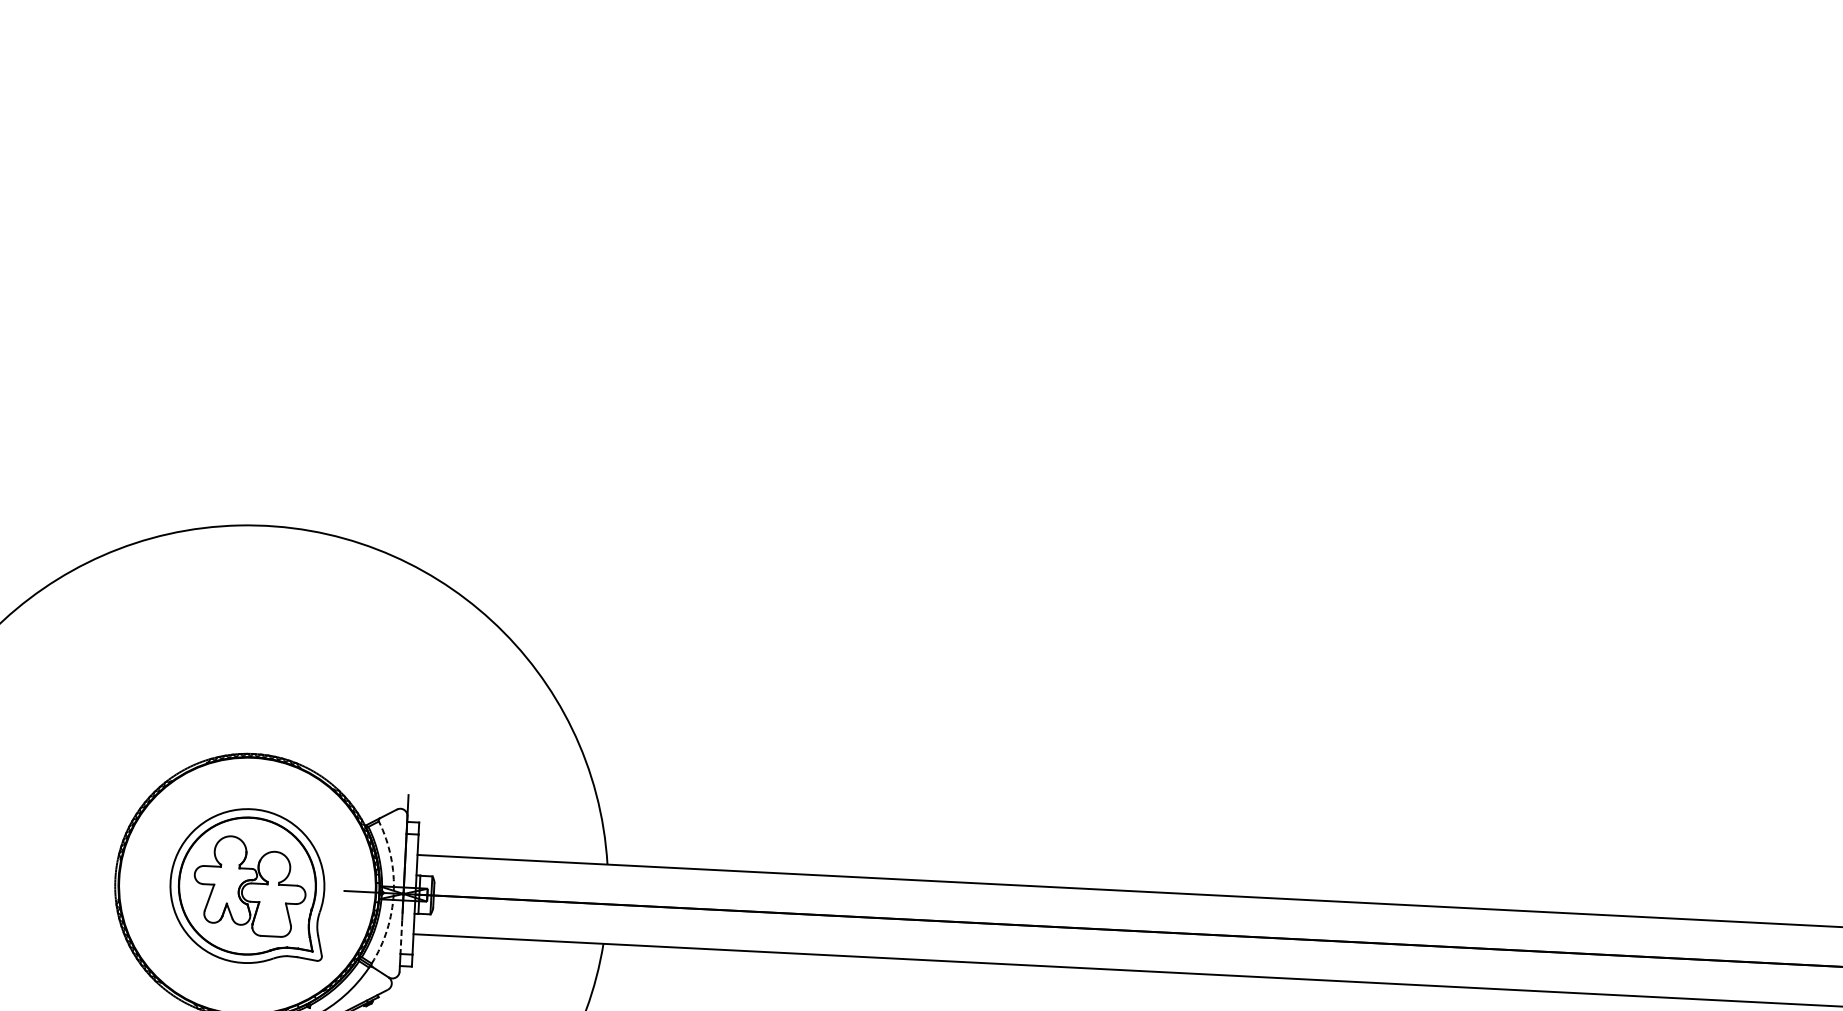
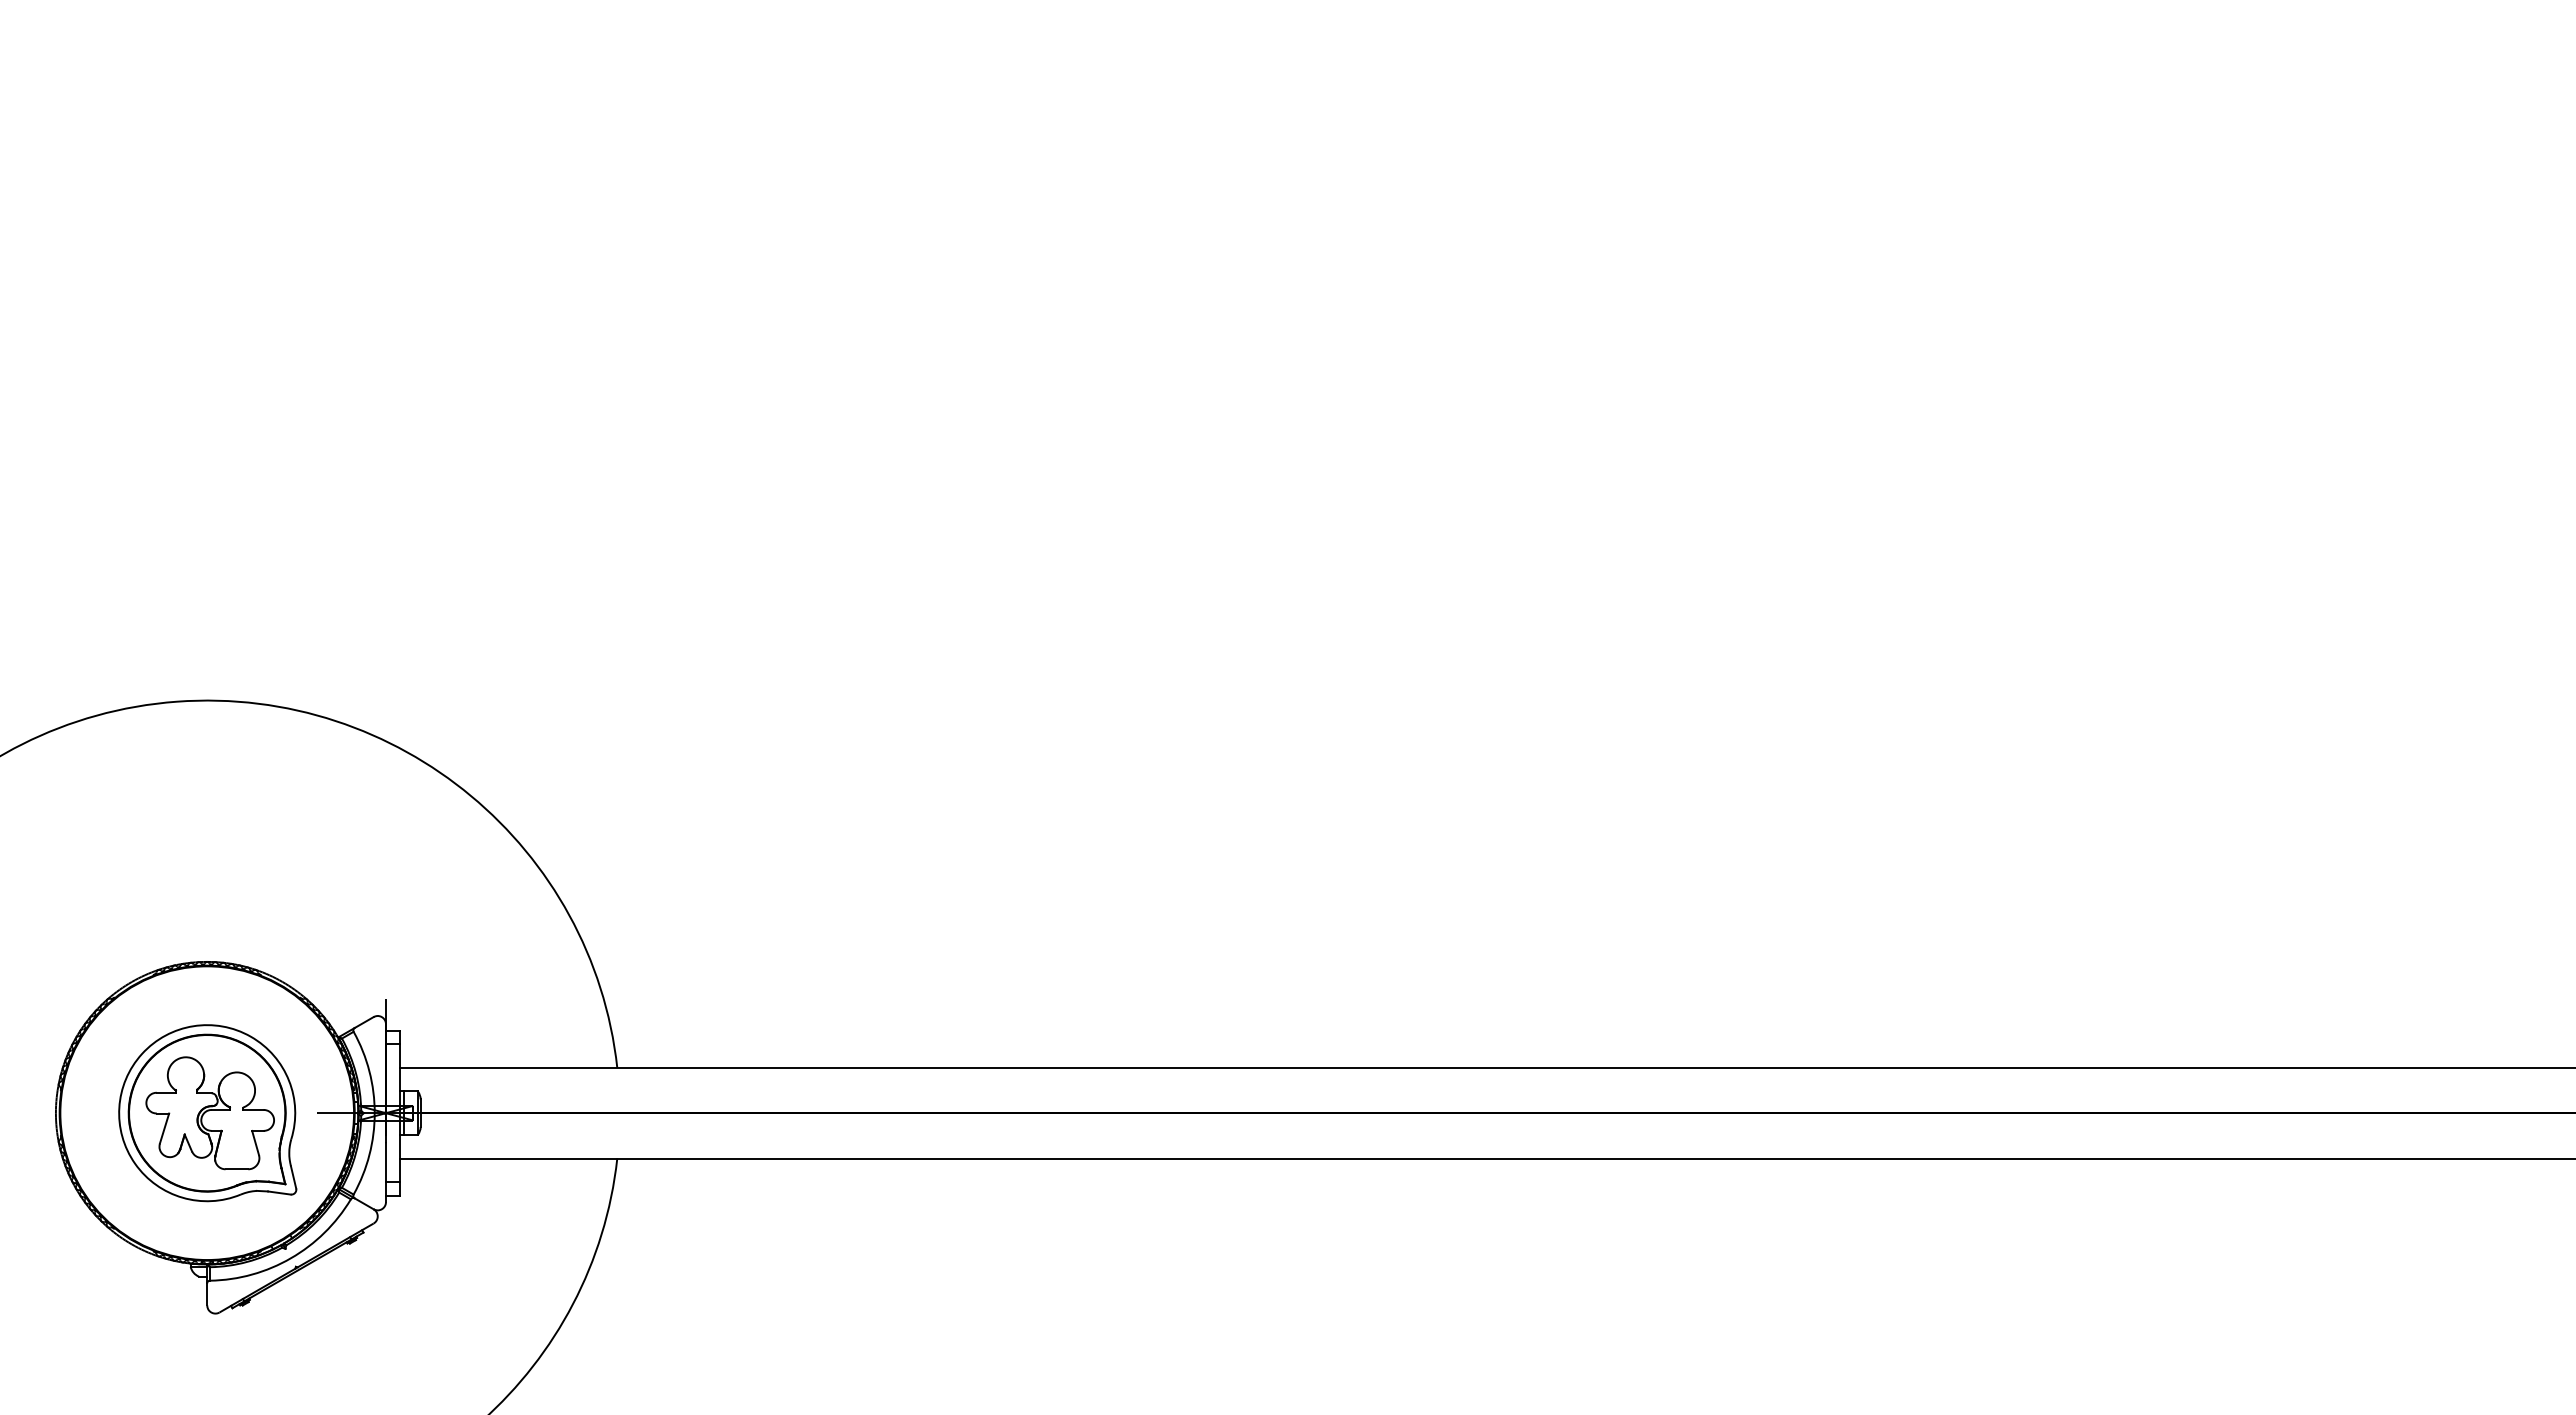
arc: (393, 893) -> (374, 1113), dashed -> solid
line: (400, 937) -> (385, 1163), dashed -> solid

